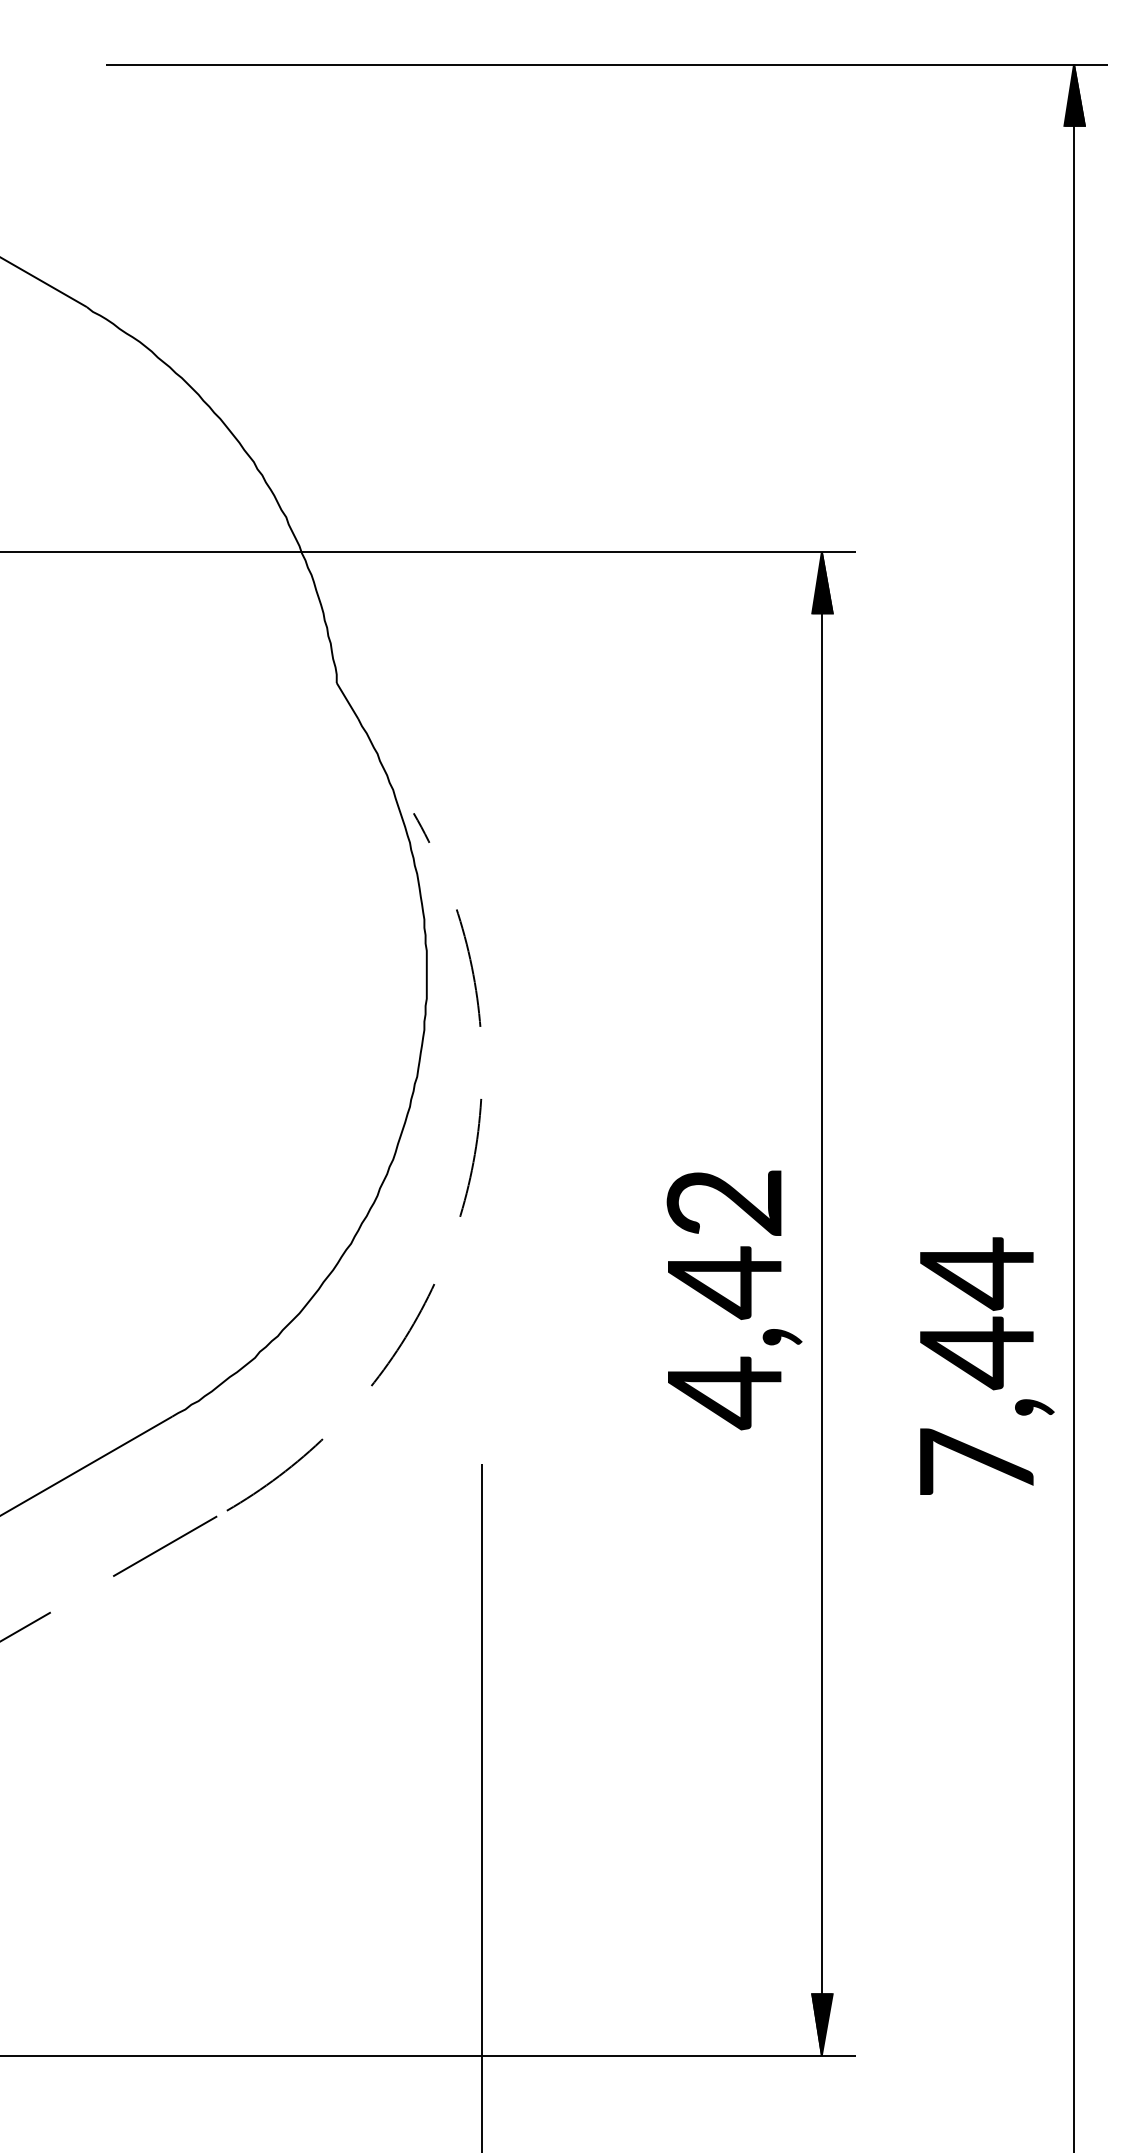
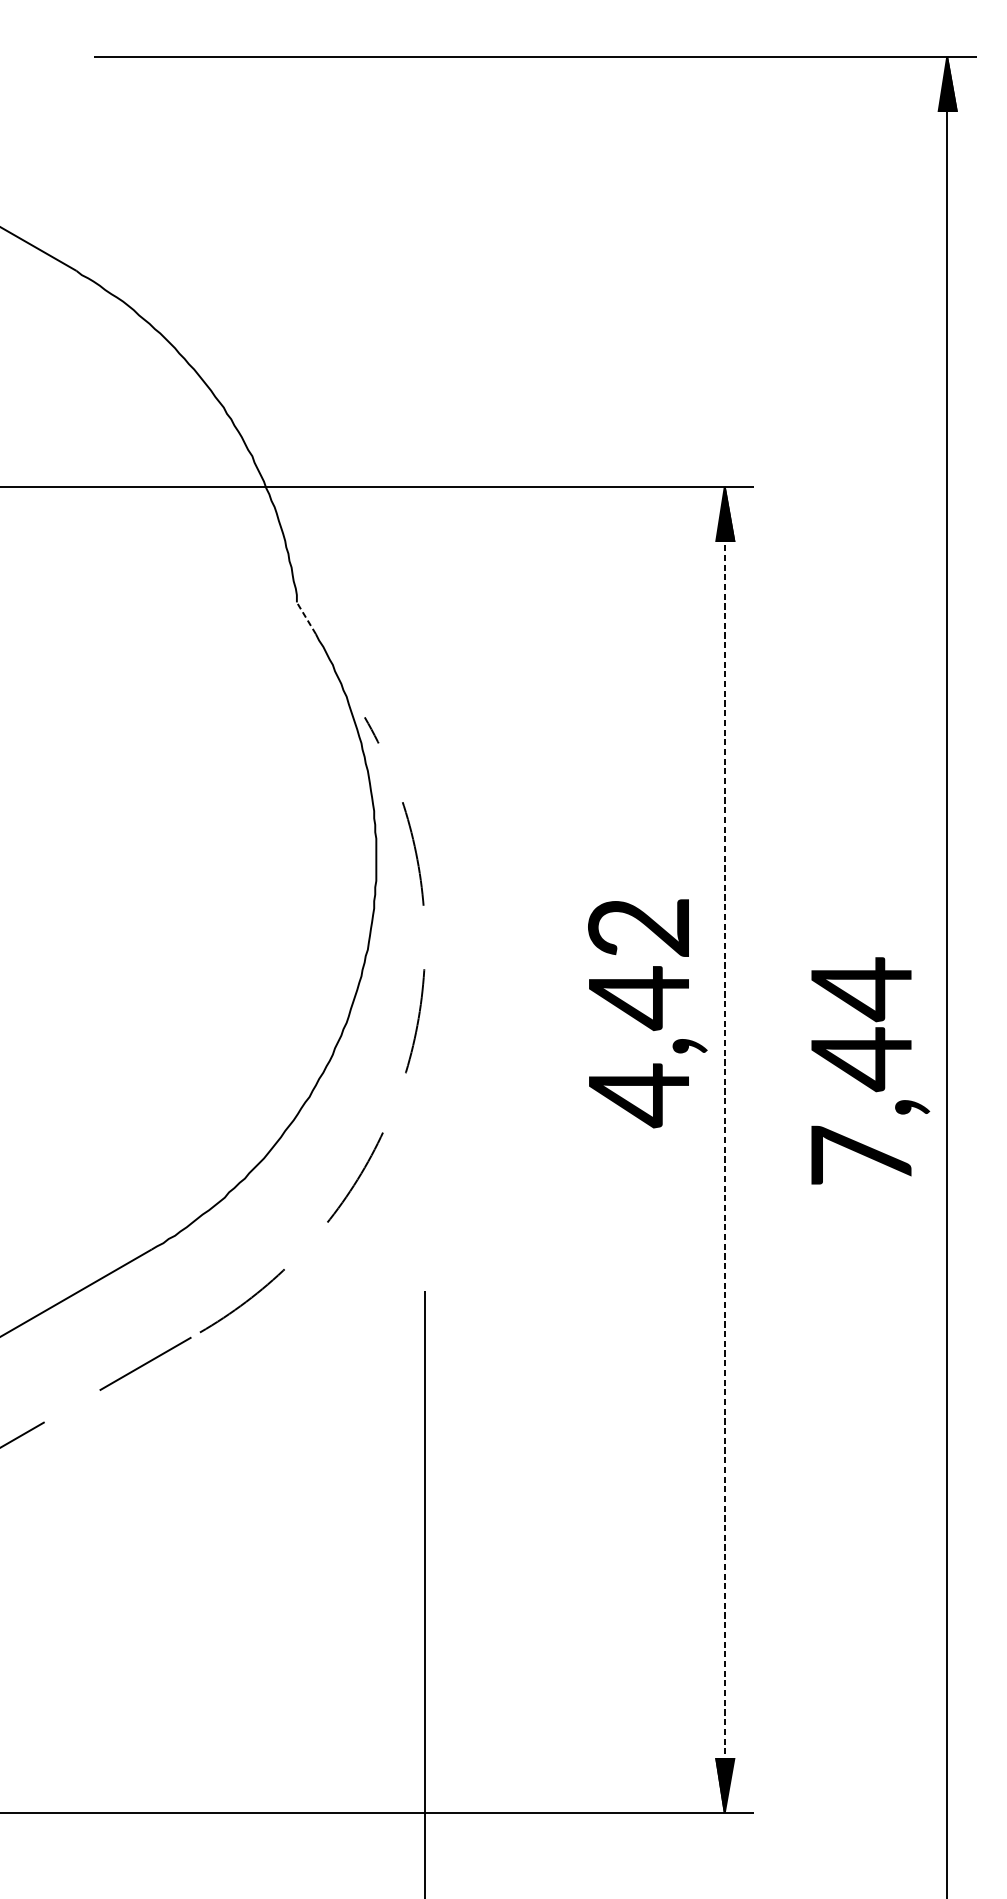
line: (347, 700) -> (306, 617), solid -> dashed
text: (734, 1300) -> (647, 1013), moved
line: (821, 1303) -> (724, 1149), solid -> dashed
text: (987, 1365) -> (870, 1070), moved

